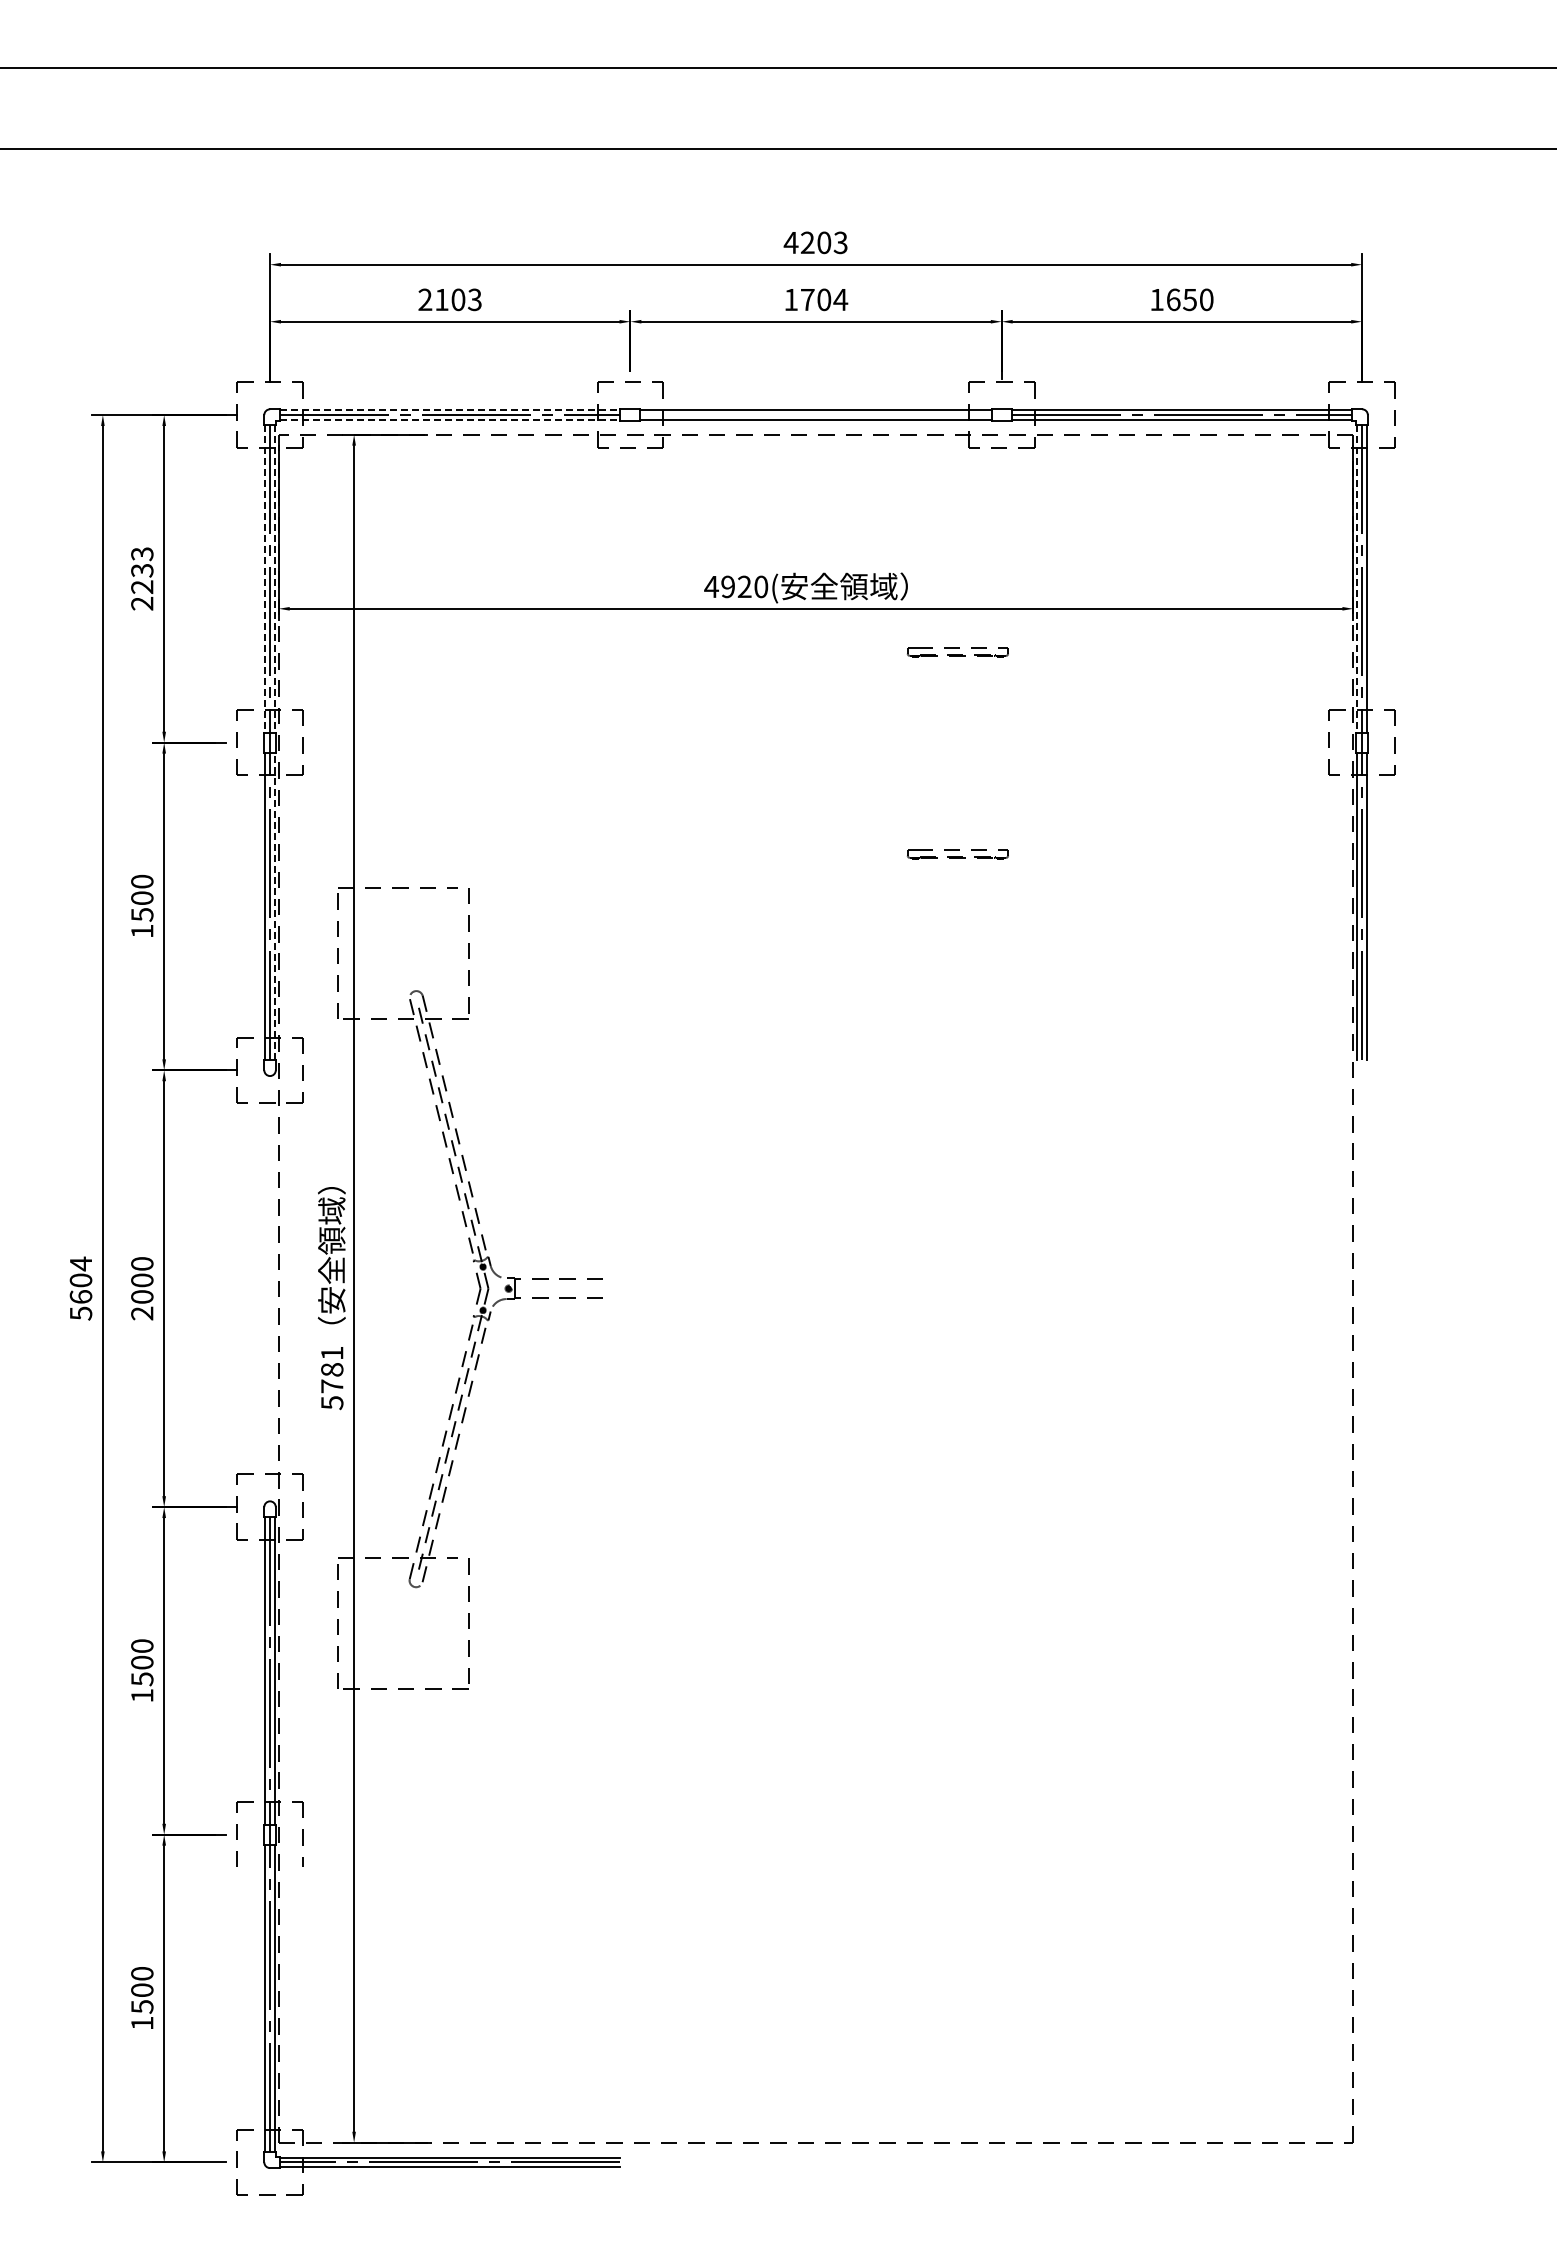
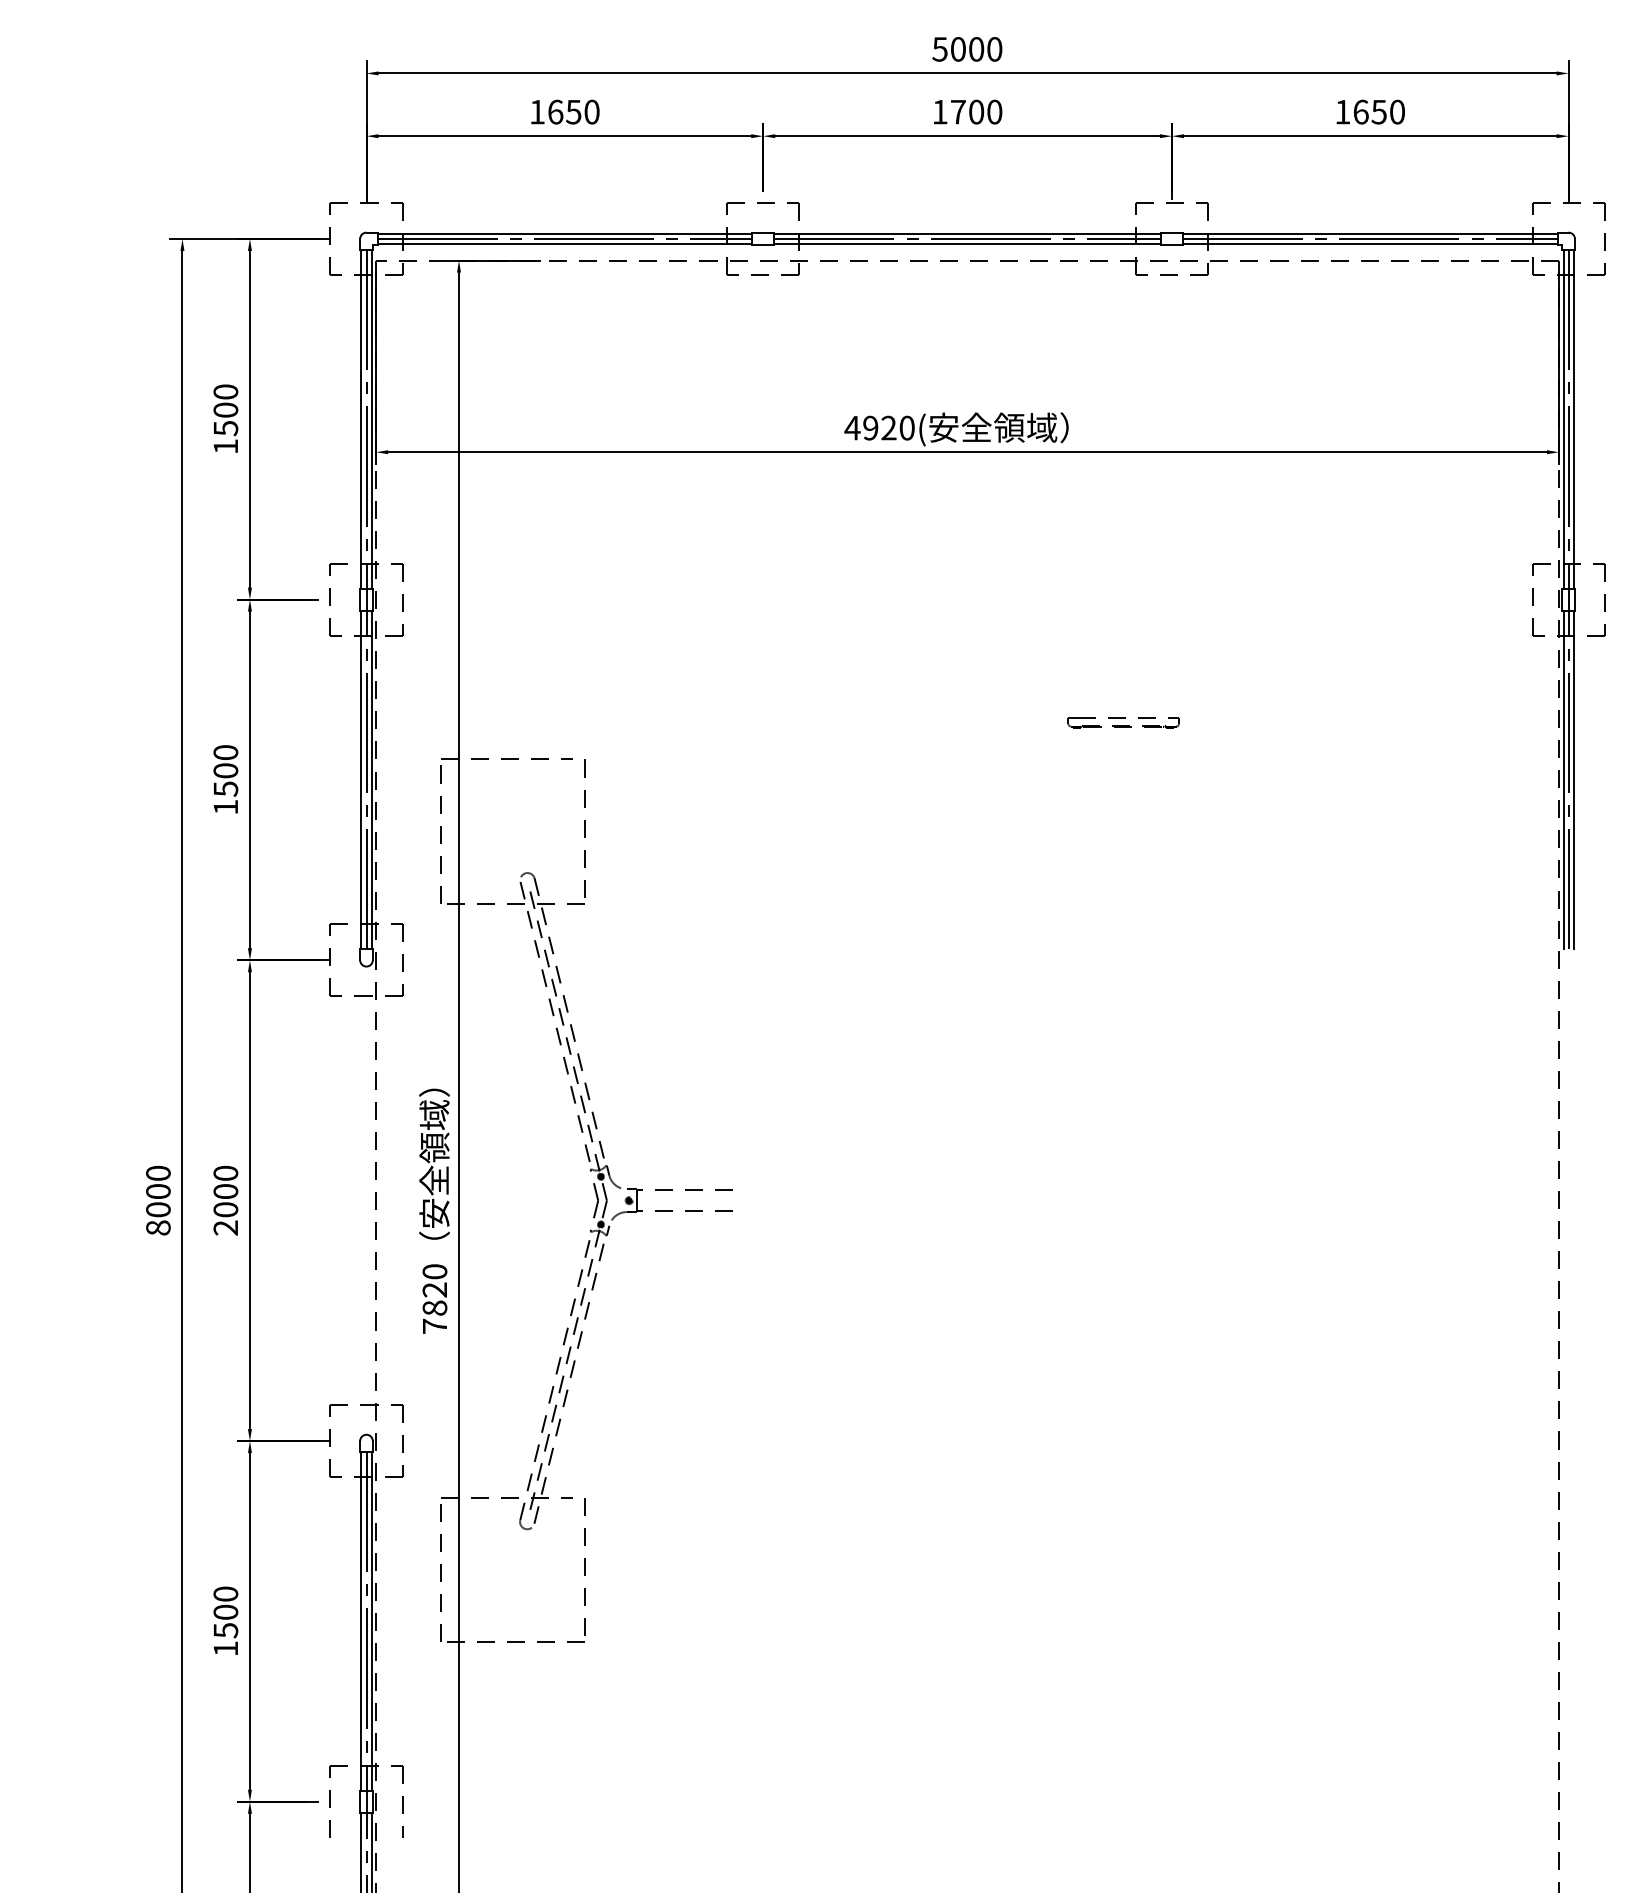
text: (815, 242) -> (966, 49), 4203 -> 5000
text: (449, 299) -> (564, 111), 2103 -> 1650
text: (840, 299) -> (994, 111), 1704 -> 1700
line: (450, 410) -> (565, 233), dashed -> solid
line: (815, 415) -> (966, 239), added
line: (450, 419) -> (565, 243), dashed -> solid
text: (142, 578) -> (226, 418), 2233 -> 1500
line: (265, 578) -> (361, 418), dashed -> solid
line: (274, 578) -> (371, 418), dashed -> solid
line: (1357, 578) -> (1563, 418), dashed -> solid
part: (957, 652) -> (1123, 500), removed
line: (274, 906) -> (371, 779), dashed -> solid
text: (80, 1288) -> (157, 1200), 5604 -> 8000
text: (332, 1378) -> (435, 1299), 5781 -> 7820

